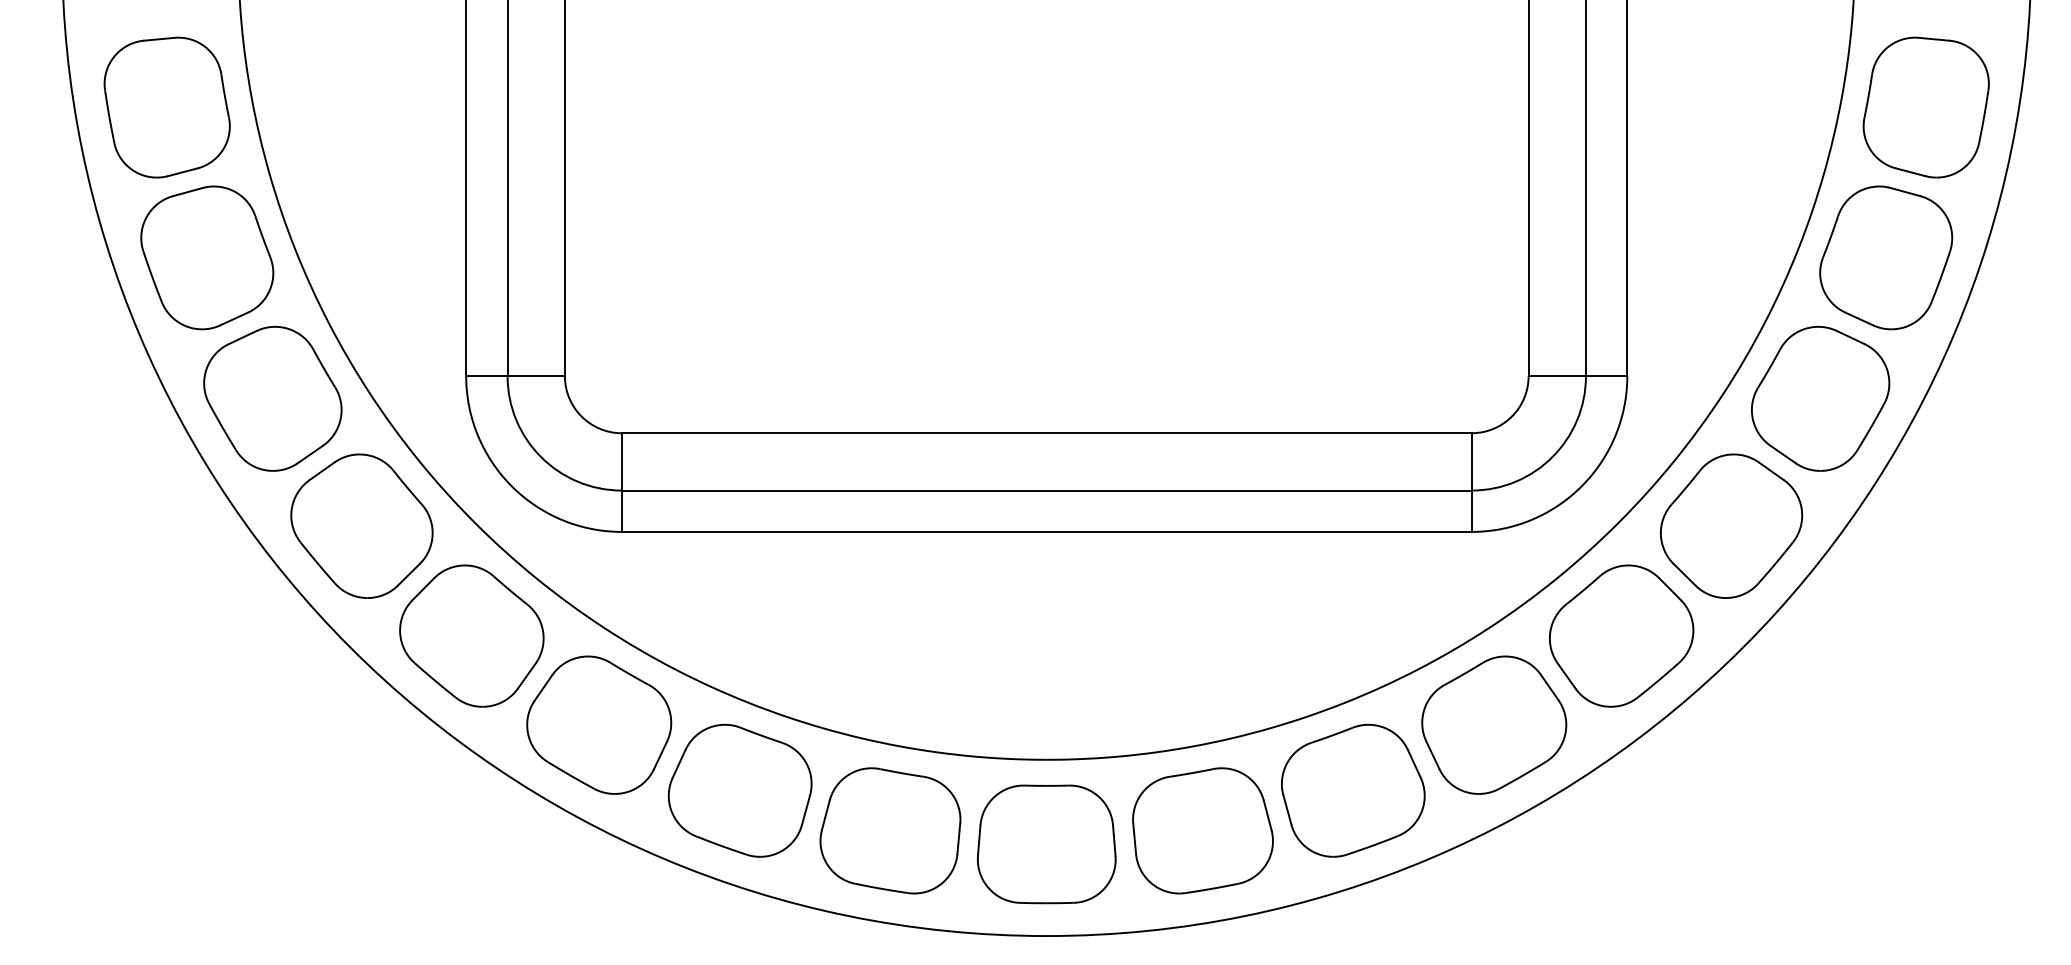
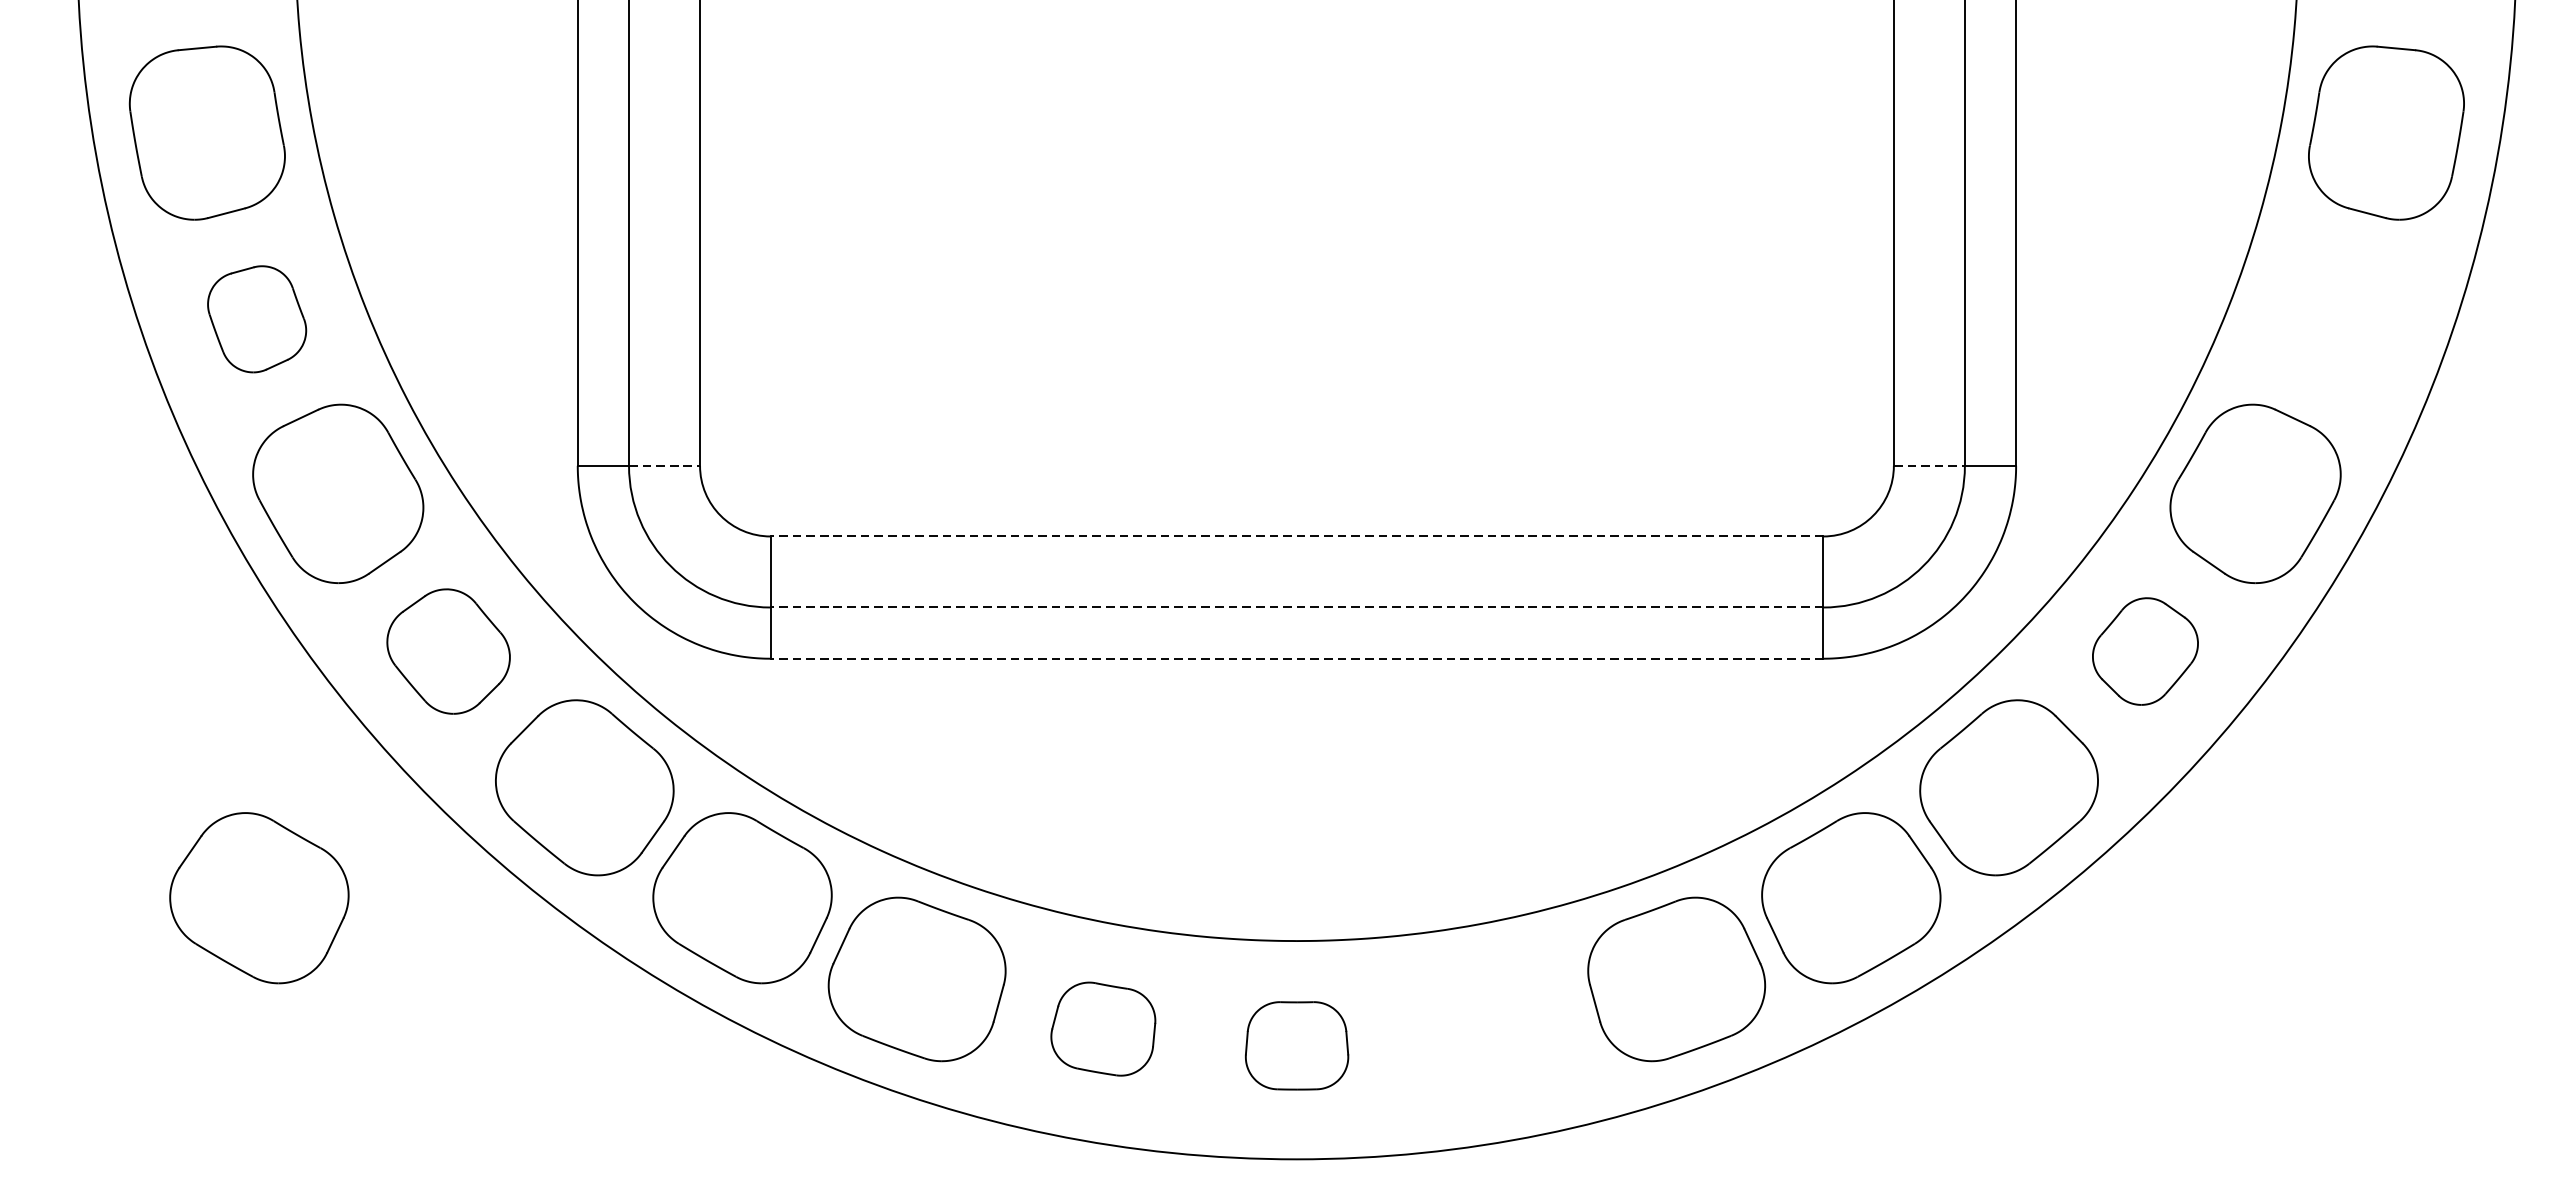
part: (207, 257) -> (257, 318), size x0.6
part: (1886, 257) -> (2337, 318), removed
line: (536, 376) -> (664, 466), solid -> dashed
line: (1557, 376) -> (1929, 466), solid -> dashed
line: (1046, 433) -> (1296, 536), solid -> dashed
line: (1046, 490) -> (1296, 607), solid -> dashed
part: (361, 525) -> (448, 650), size x0.7
part: (1731, 525) -> (2145, 650), size x0.6
line: (1046, 531) -> (1296, 658), solid -> dashed
part: (209, 724) -> (259, 897), added
part: (890, 830) -> (1103, 1028), size x0.6
part: (1202, 830) -> (1489, 1028), removed
part: (1046, 844) -> (1296, 1045), size x0.6

